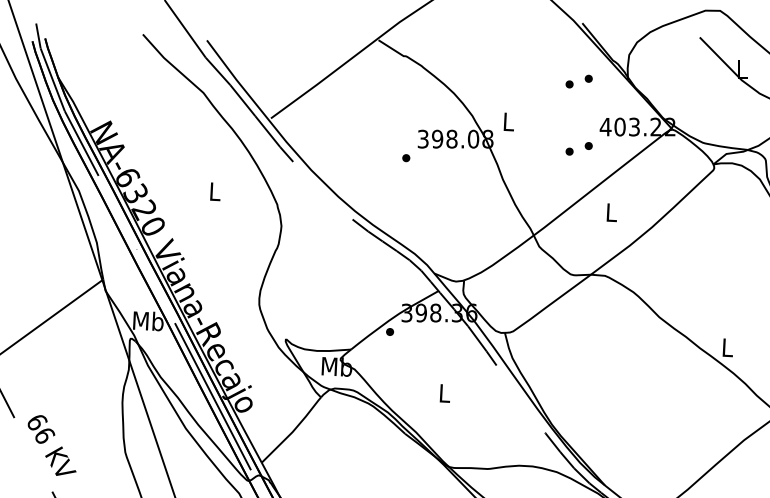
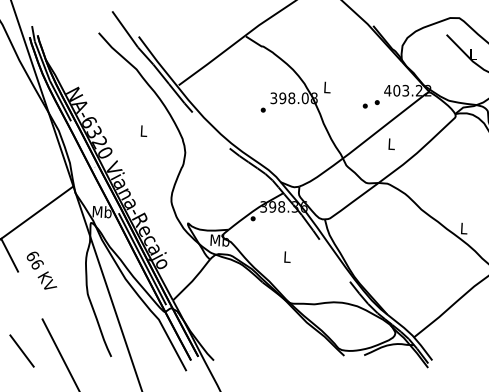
part: (577, 81) -> (370, 62), removed
text: (51, 445) -> (41, 270), moved

